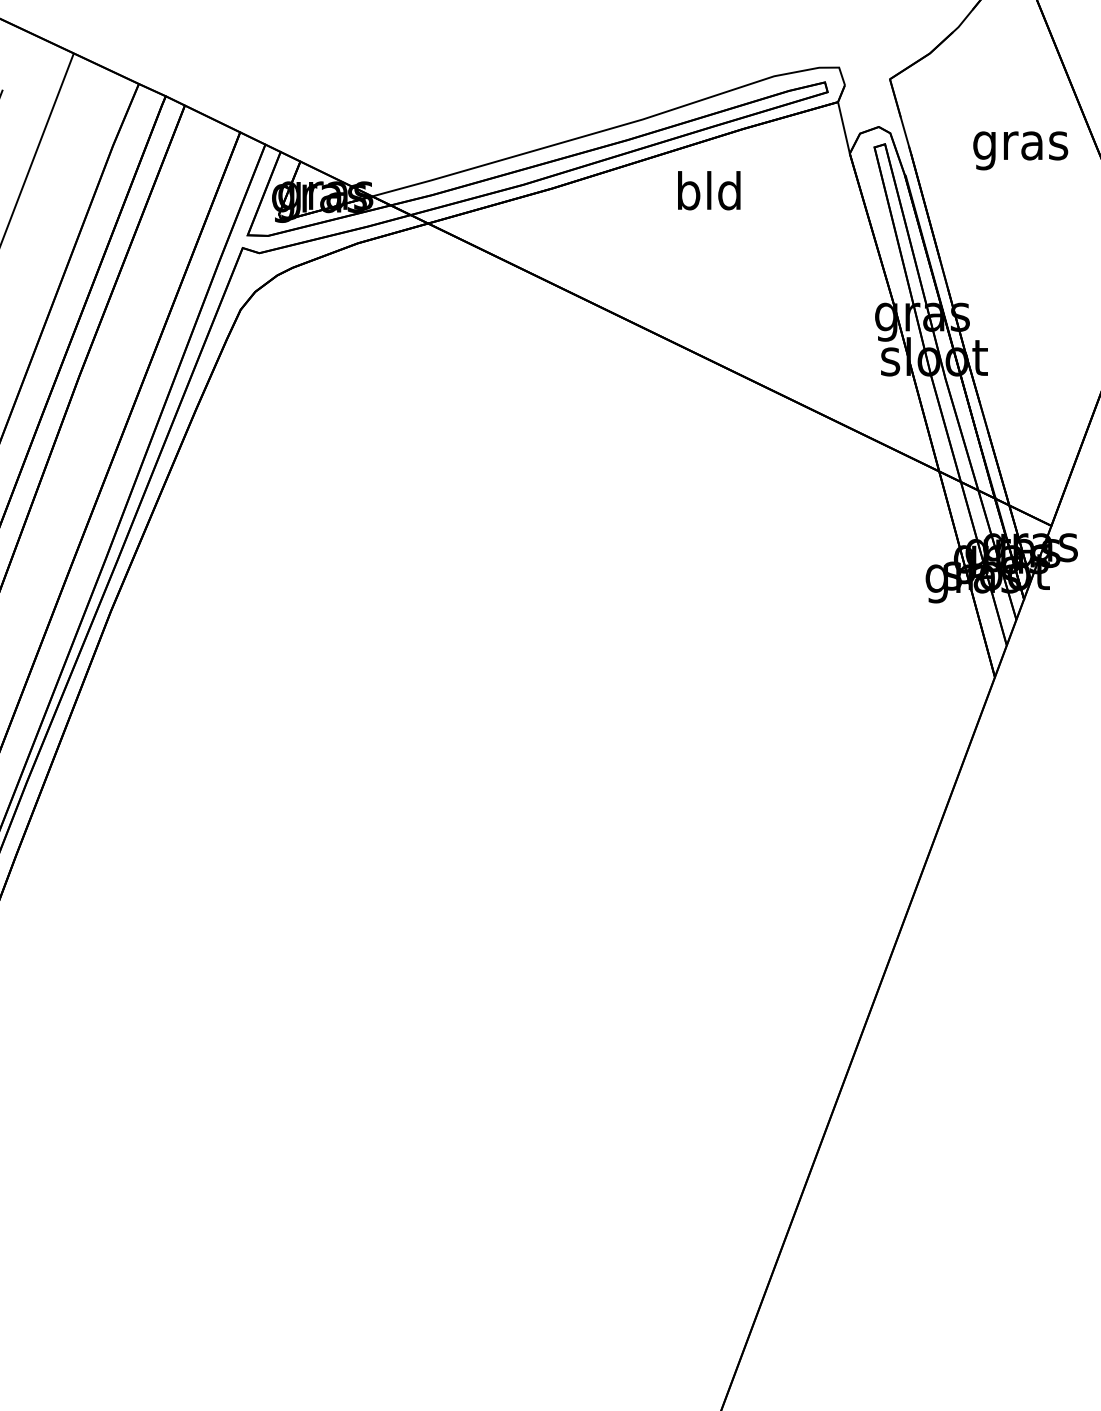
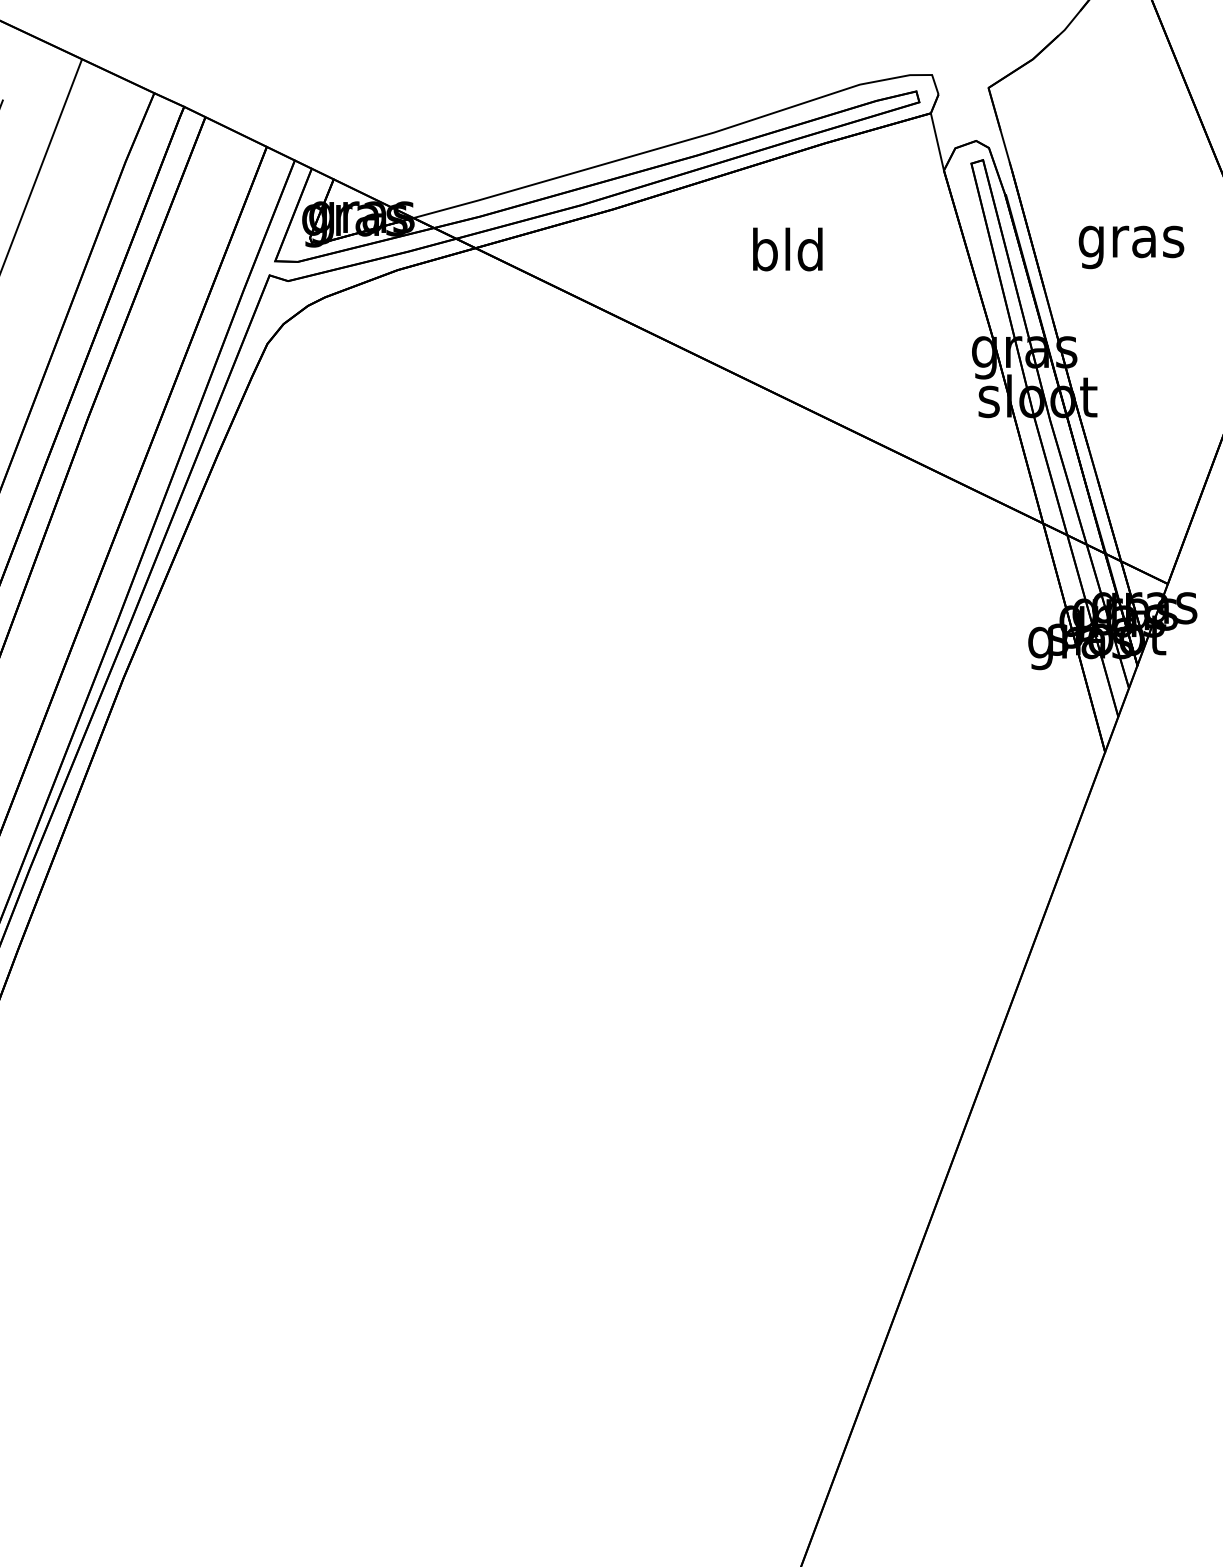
text: (1020, 150) -> (1131, 247), moved
text: (709, 190) -> (788, 249), moved

